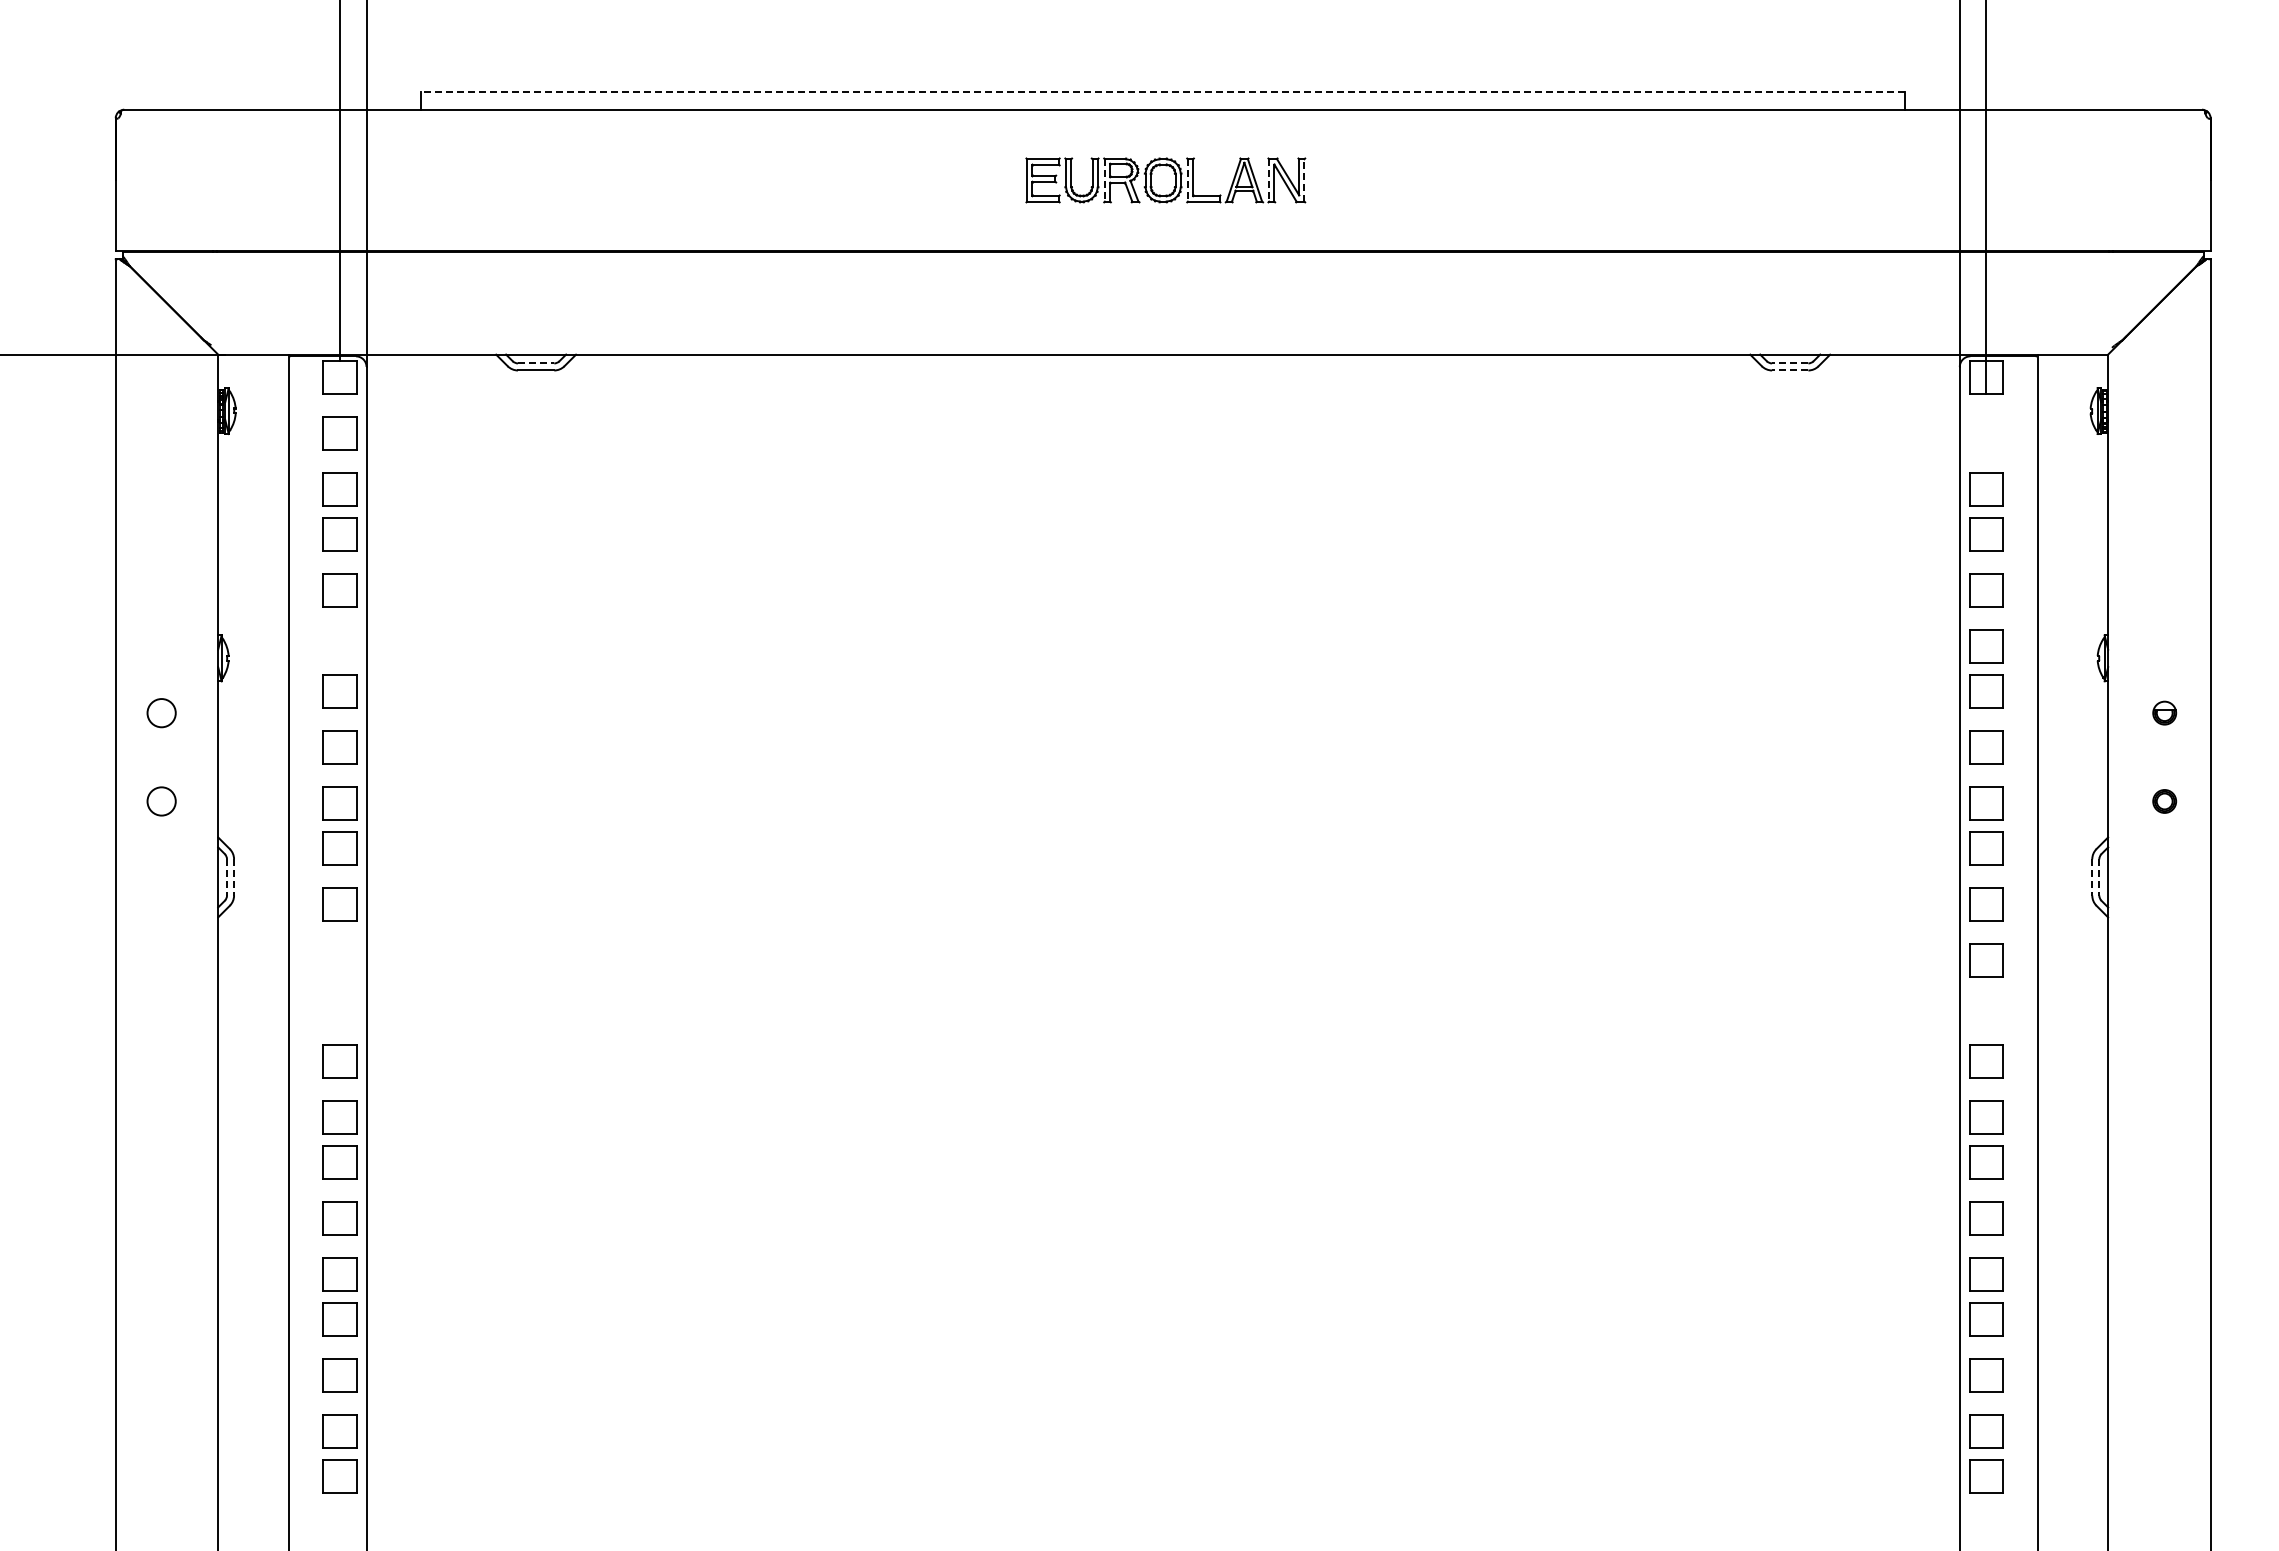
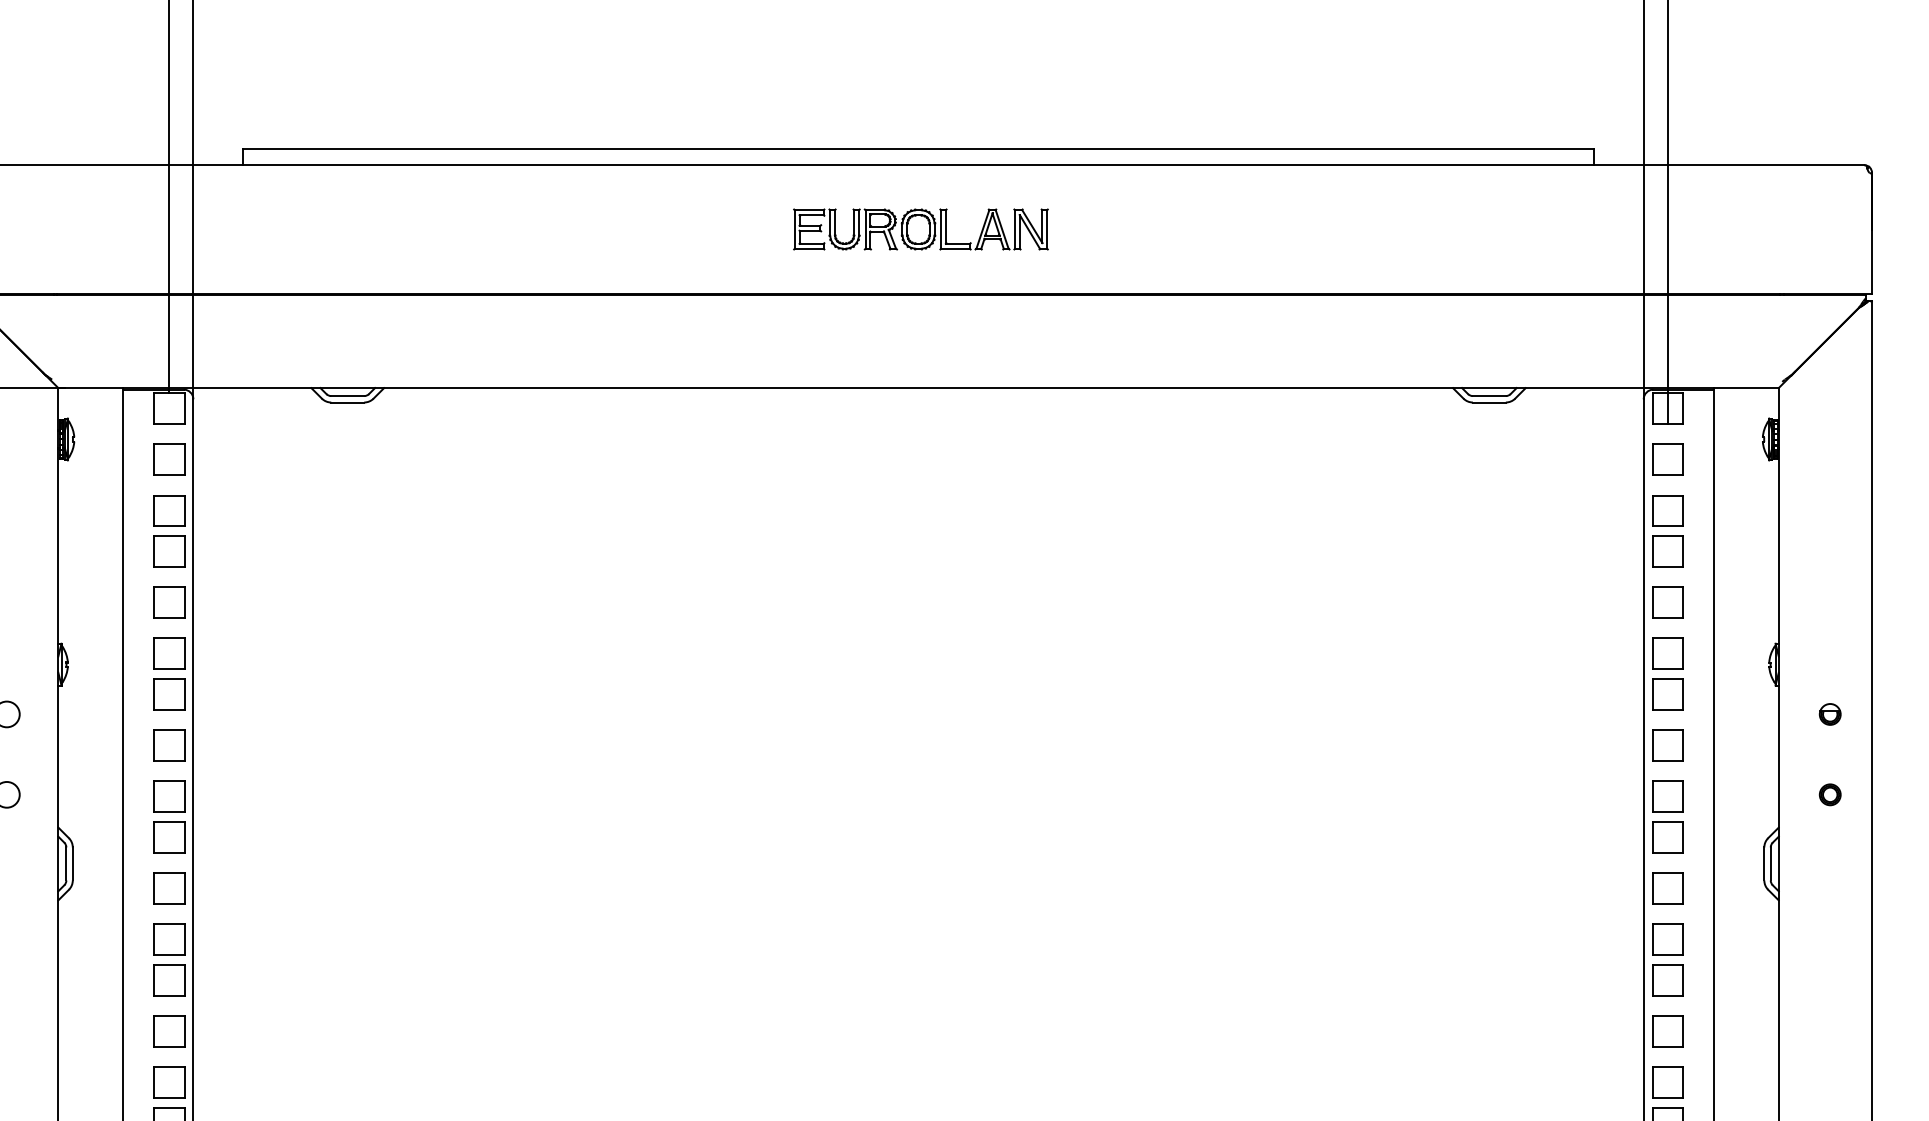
line: (1163, 91) -> (918, 148), dashed -> solid
line: (1304, 179) -> (1047, 228), dashed -> solid
line: (1104, 180) -> (865, 229), dashed -> solid
line: (1187, 180) -> (940, 229), dashed -> solid
line: (1269, 180) -> (1015, 229), dashed -> solid
line: (536, 363) -> (348, 396), dashed -> solid
line: (1789, 363) -> (1488, 396), dashed -> solid
line: (1789, 370) -> (1488, 402), dashed -> solid
part: (1986, 433) -> (1668, 459), added
part: (339, 646) -> (168, 653), added
line: (227, 877) -> (66, 864), dashed -> solid
line: (234, 877) -> (73, 864), dashed -> solid
line: (2092, 877) -> (1764, 864), dashed -> solid
line: (2099, 877) -> (1770, 864), dashed -> solid
part: (339, 960) -> (168, 939), added
part: (339, 1005) -> (168, 980), added
part: (1986, 1005) -> (1668, 980), added

